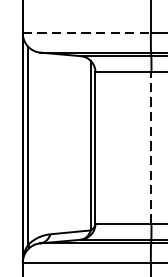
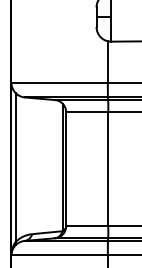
line: (87, 32) -> (60, 82), dashed -> solid
line: (151, 148) -> (108, 169), dashed -> solid

